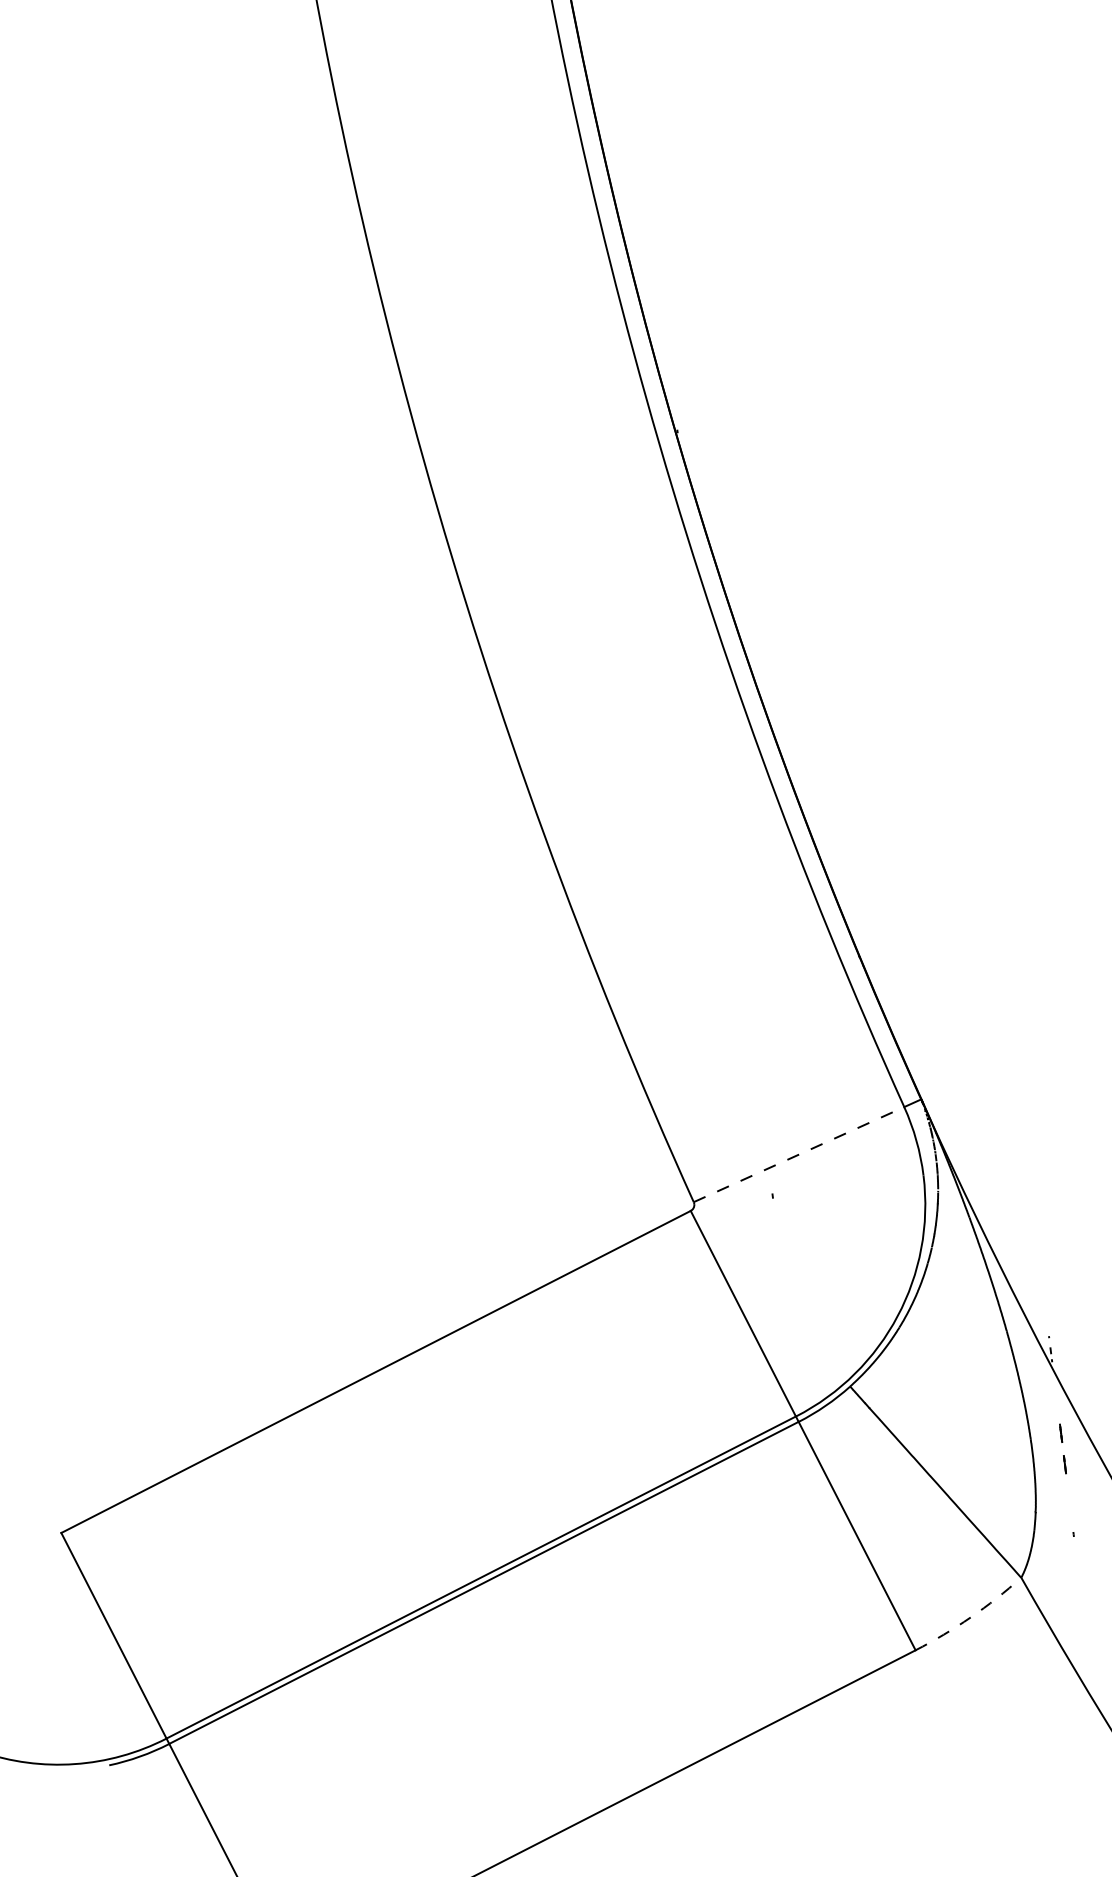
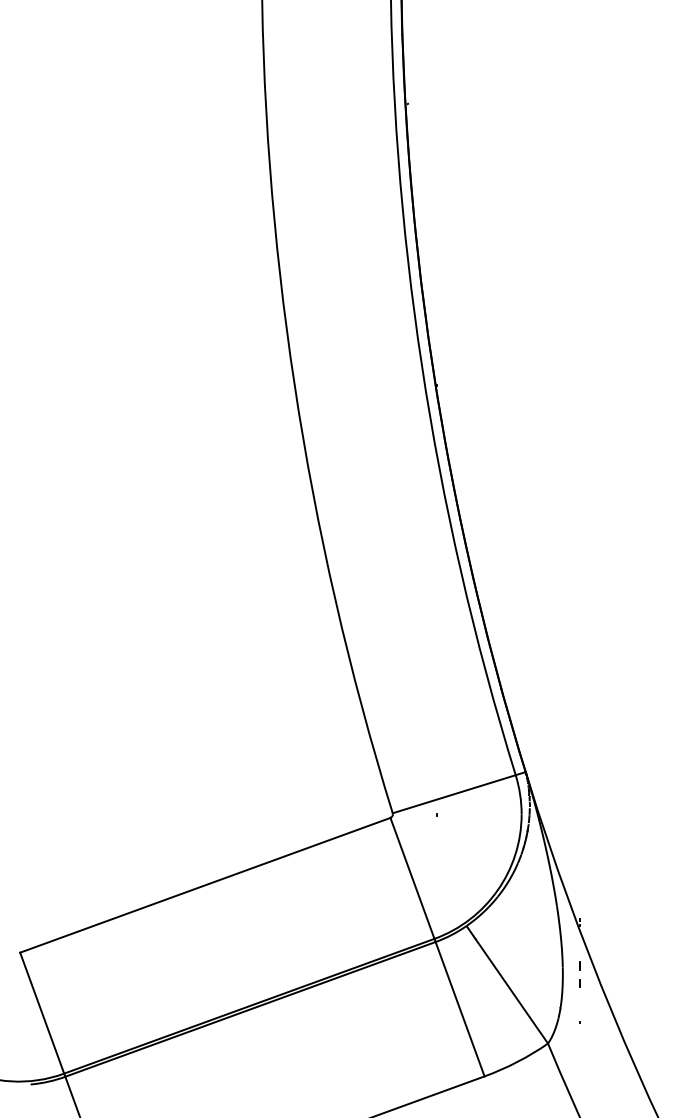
line: (799, 1155) -> (454, 794), dashed -> solid
arc: (971, 1618) -> (517, 1062), dashed -> solid

